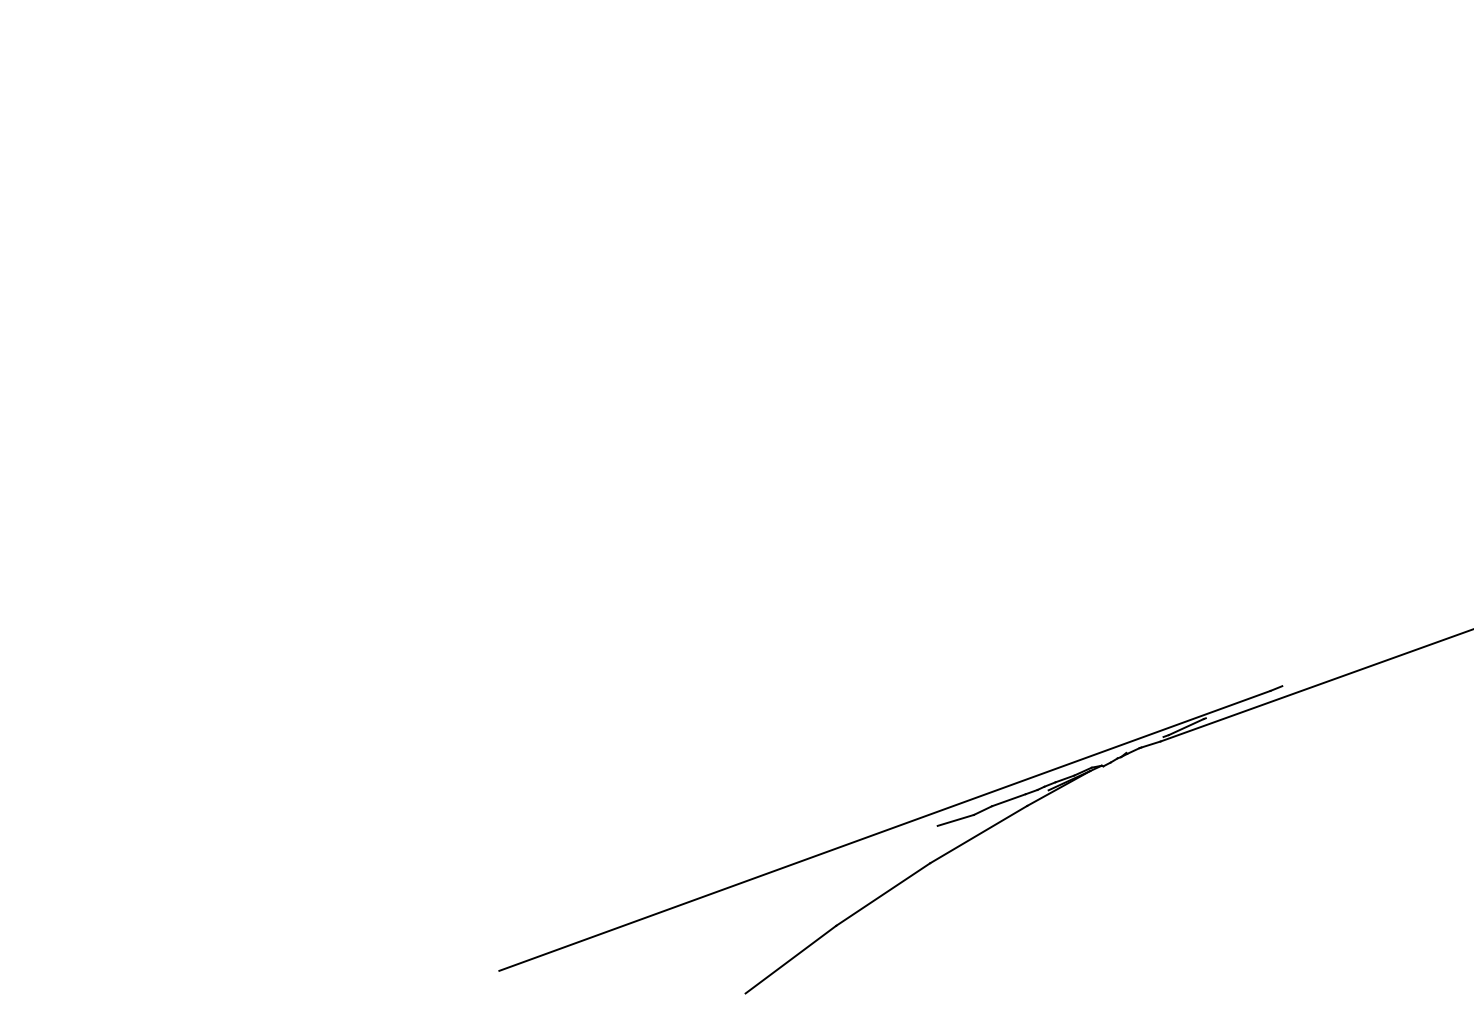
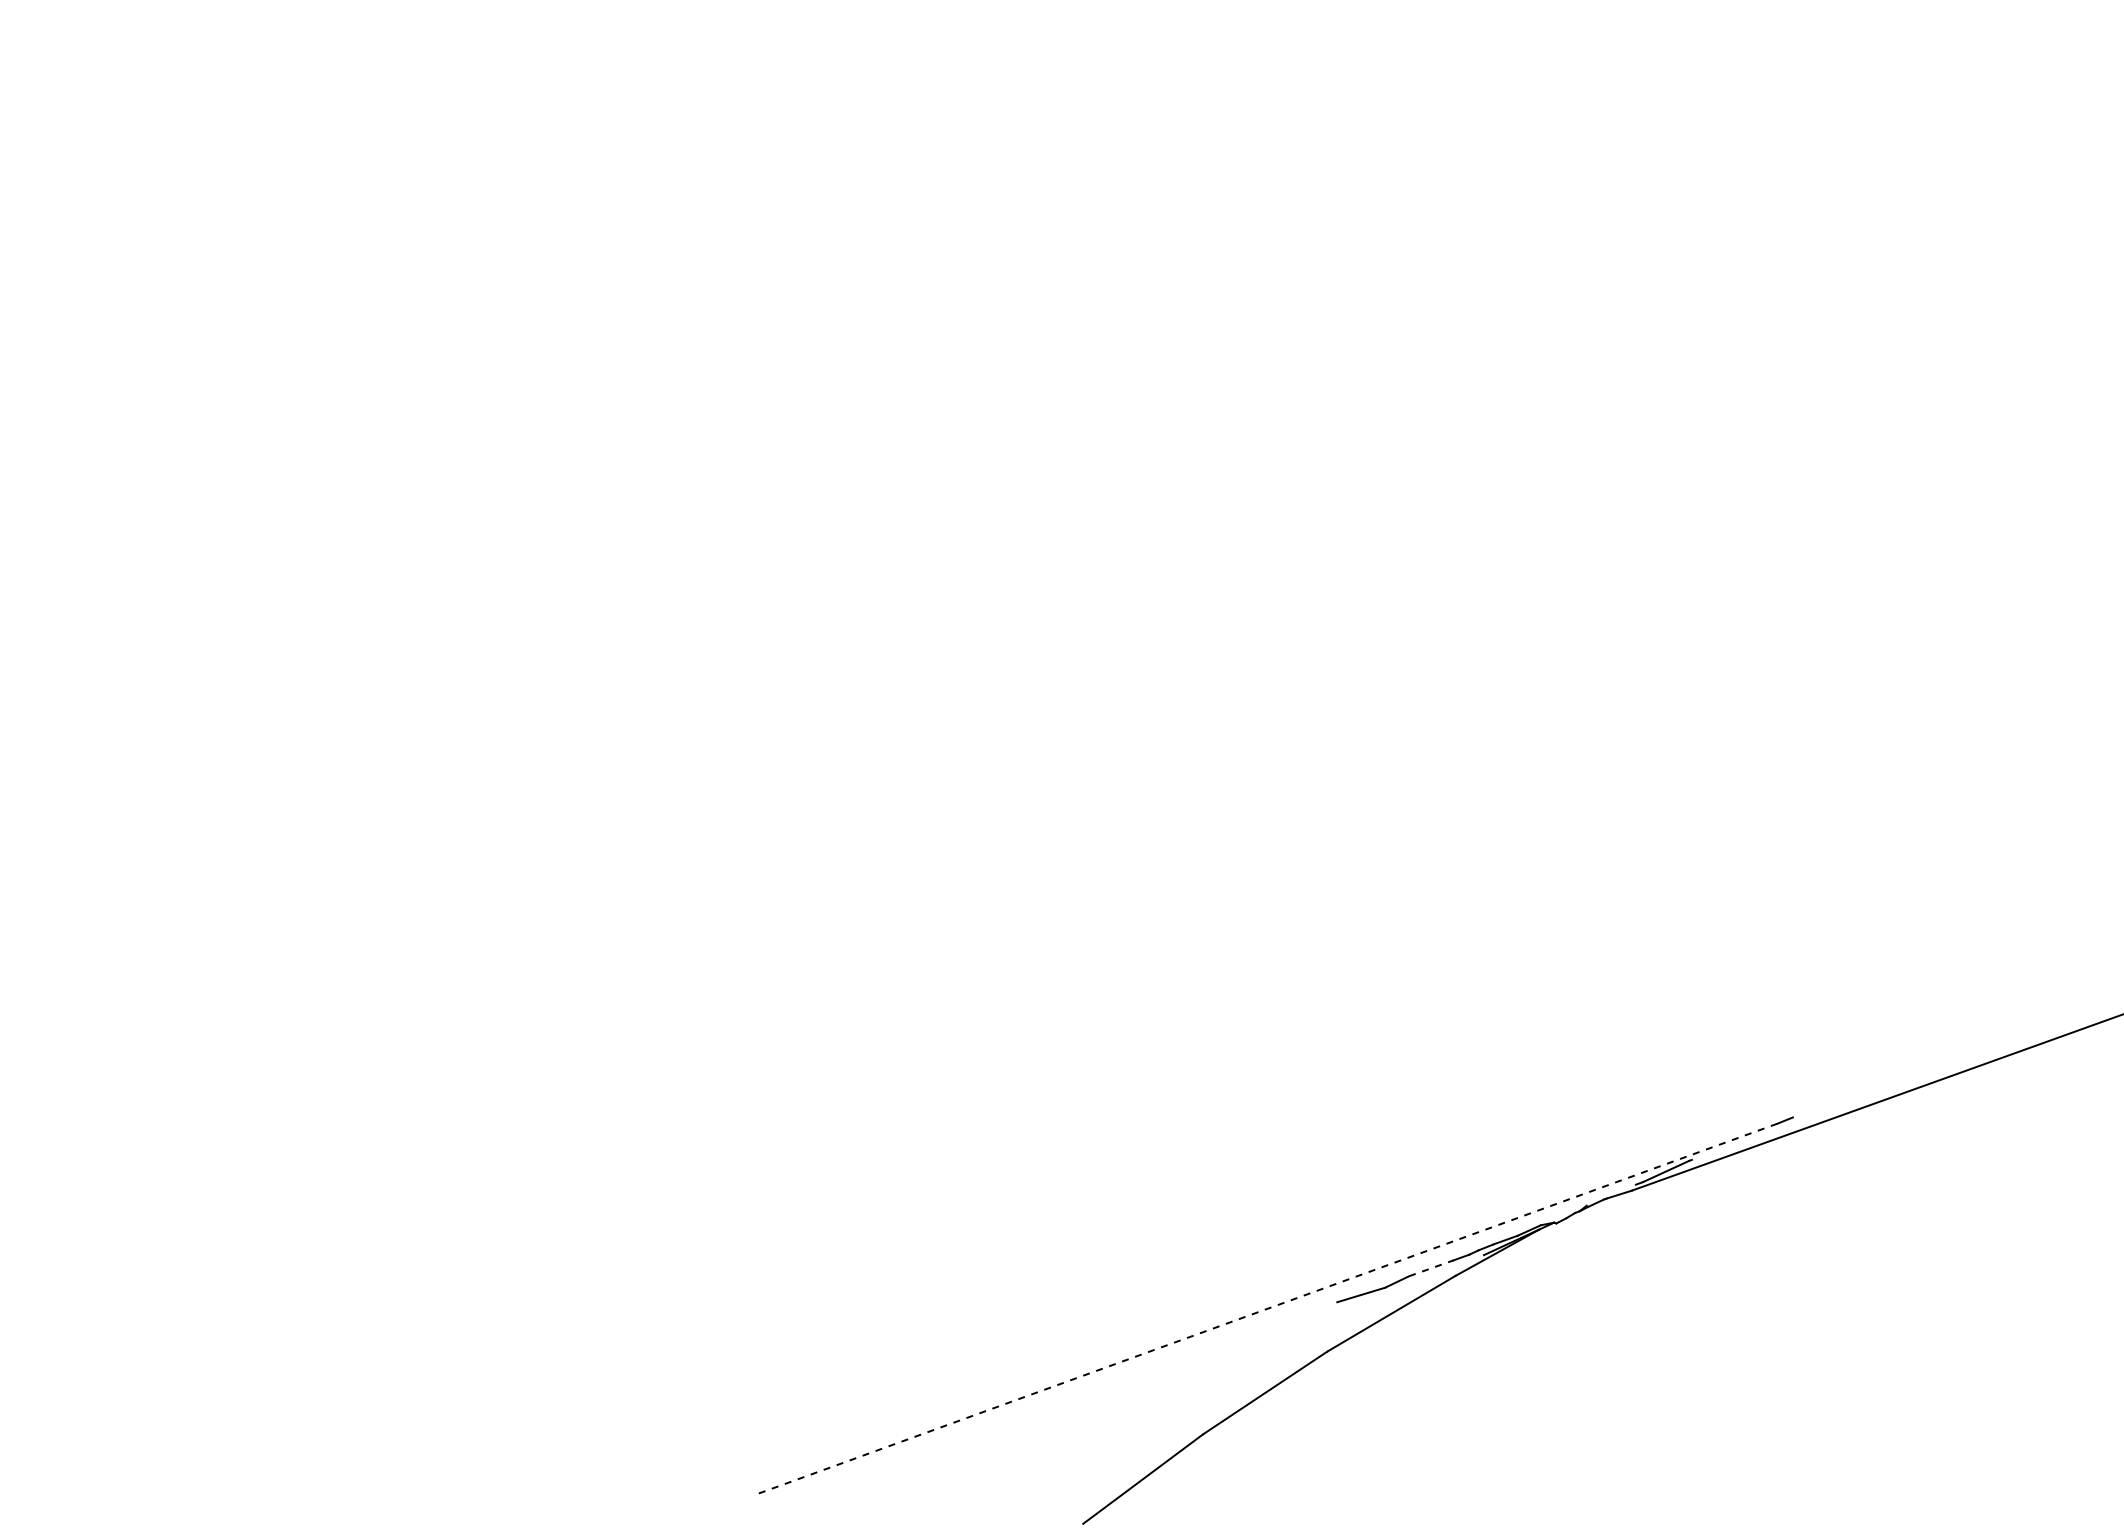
line: (1008, 800) -> (1431, 1268), solid -> dashed
line: (884, 831) -> (1267, 1309), solid -> dashed

